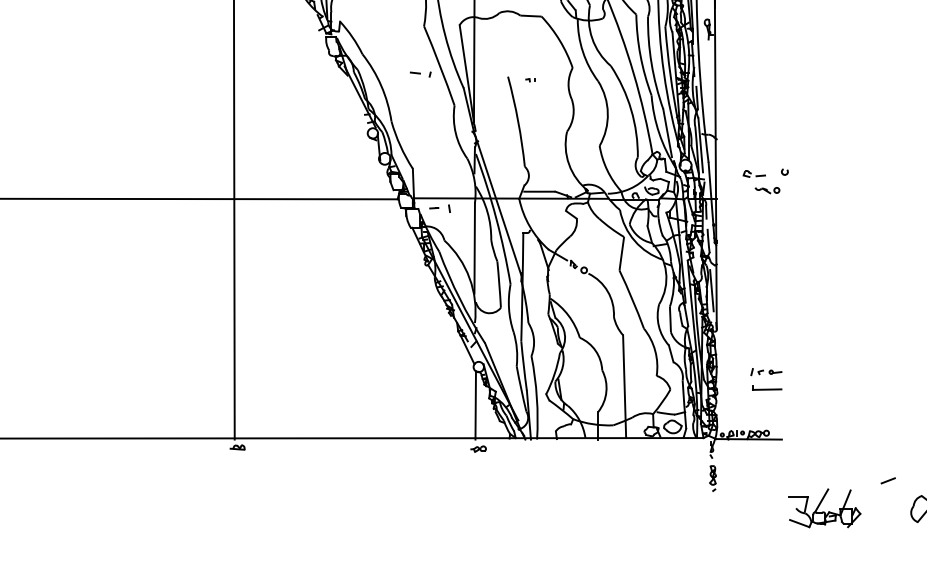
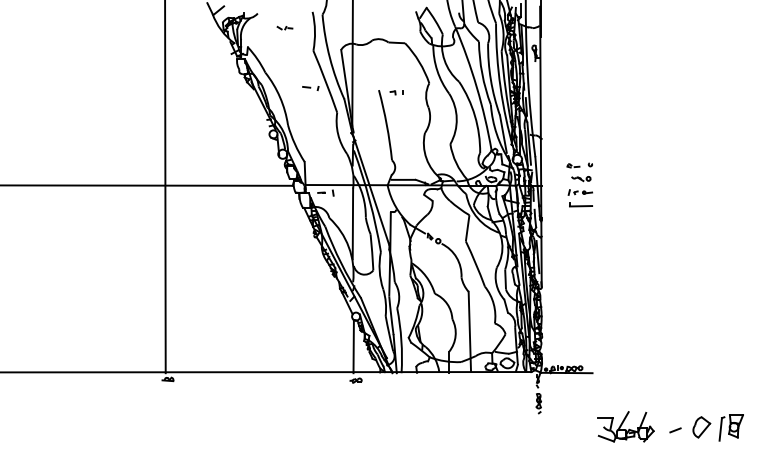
part: (530, 79) -> (396, 92), size x1.67
part: (765, 173) -> (579, 165), size x0.71
part: (765, 379) -> (579, 198), moved
line: (888, 480) -> (675, 430), moved

